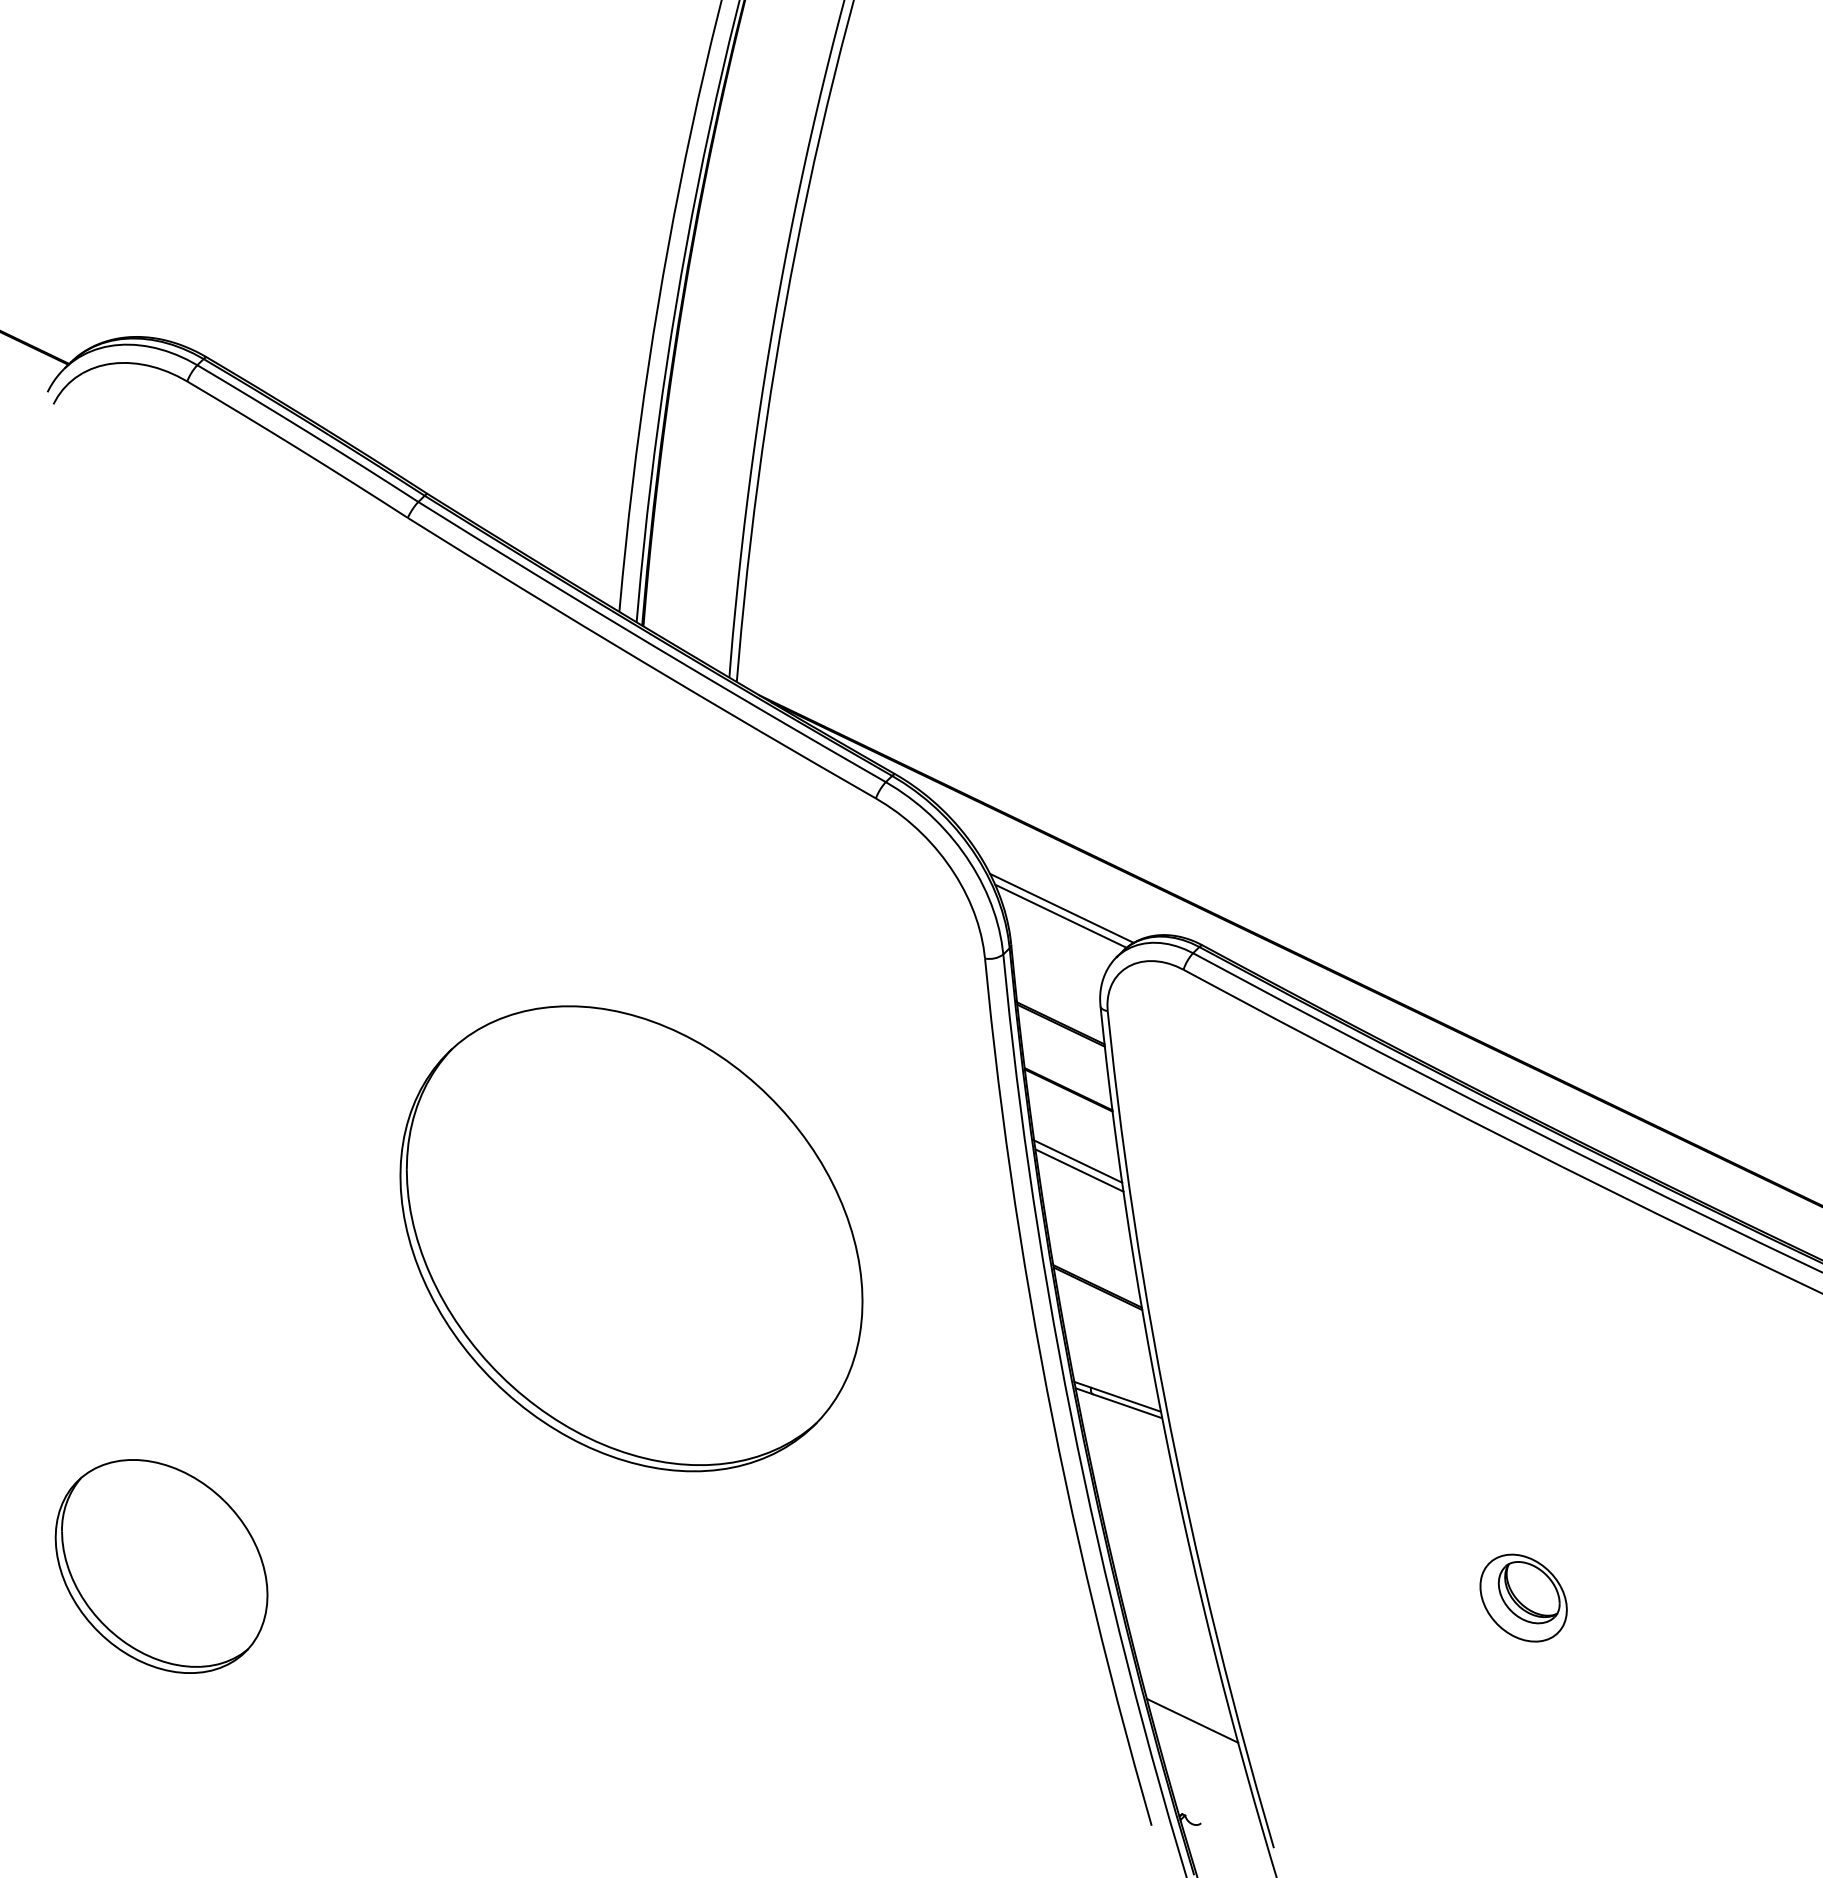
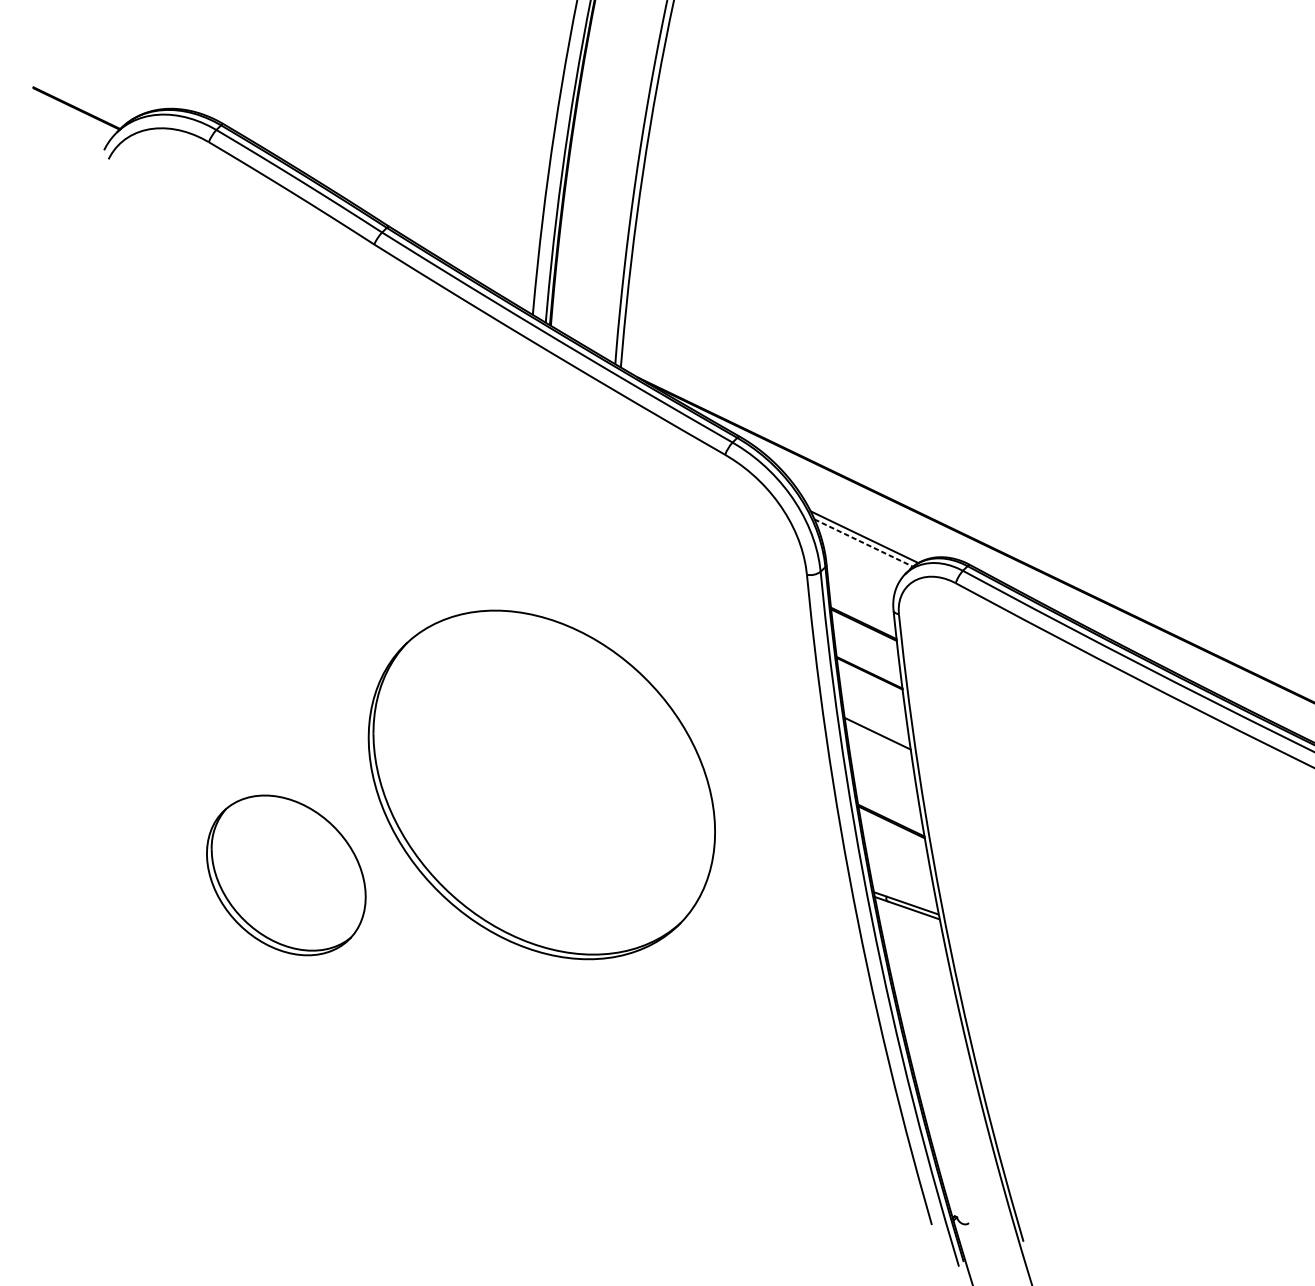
line: (1061, 916) -> (864, 543), solid -> dashed
line: (1078, 1161) -> (877, 726), removed
part: (161, 1566) -> (286, 875), moved
part: (1523, 1597) -> (1210, 1053), removed
line: (1192, 1720) -> (962, 1146), removed

